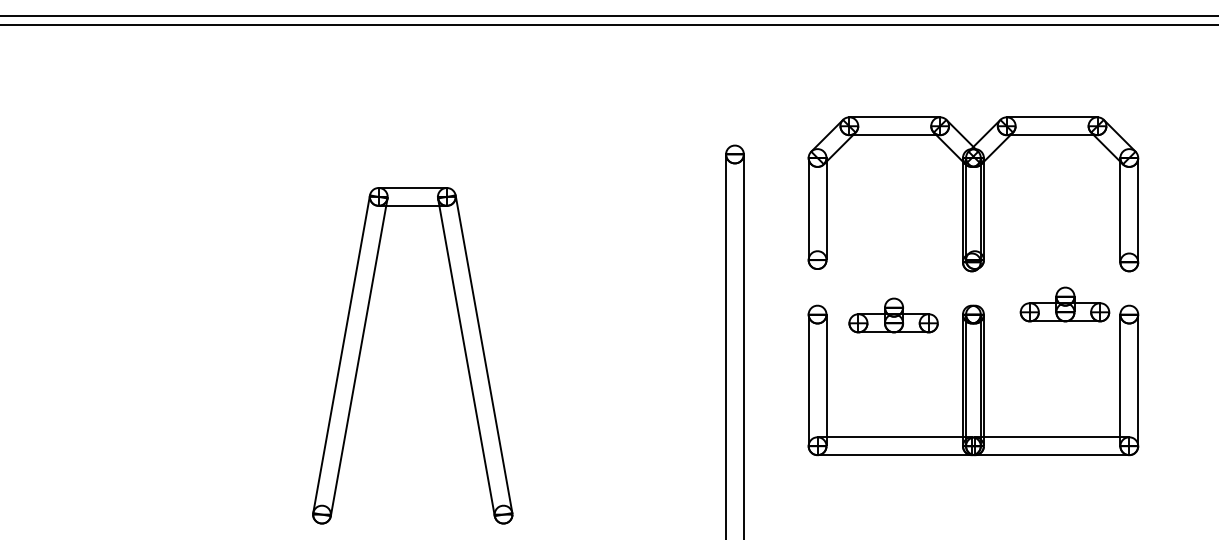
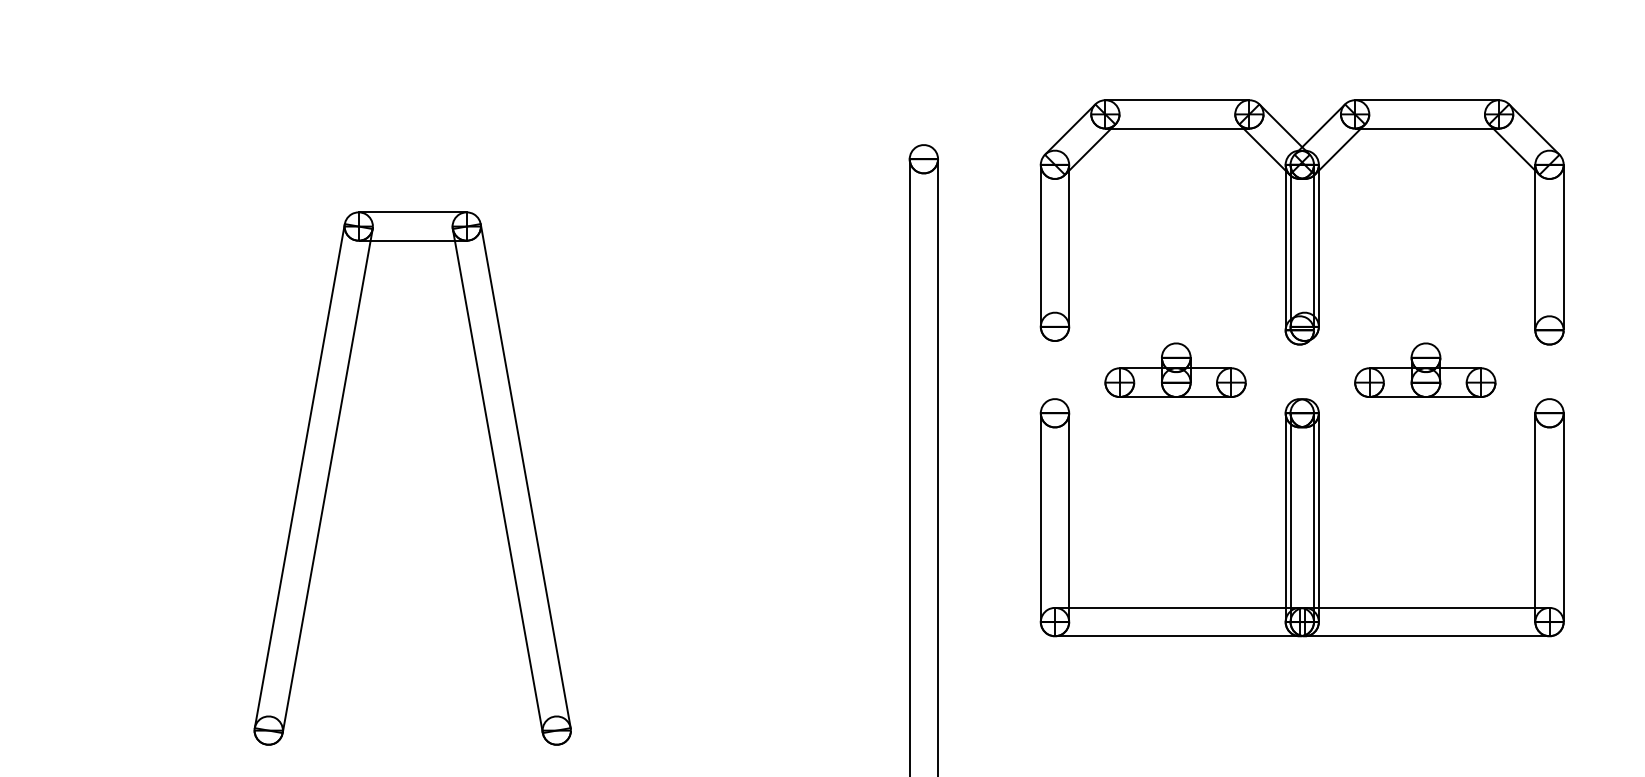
part: (1064, 304) -> (1424, 370), moved
part: (893, 315) -> (1175, 370), moved

